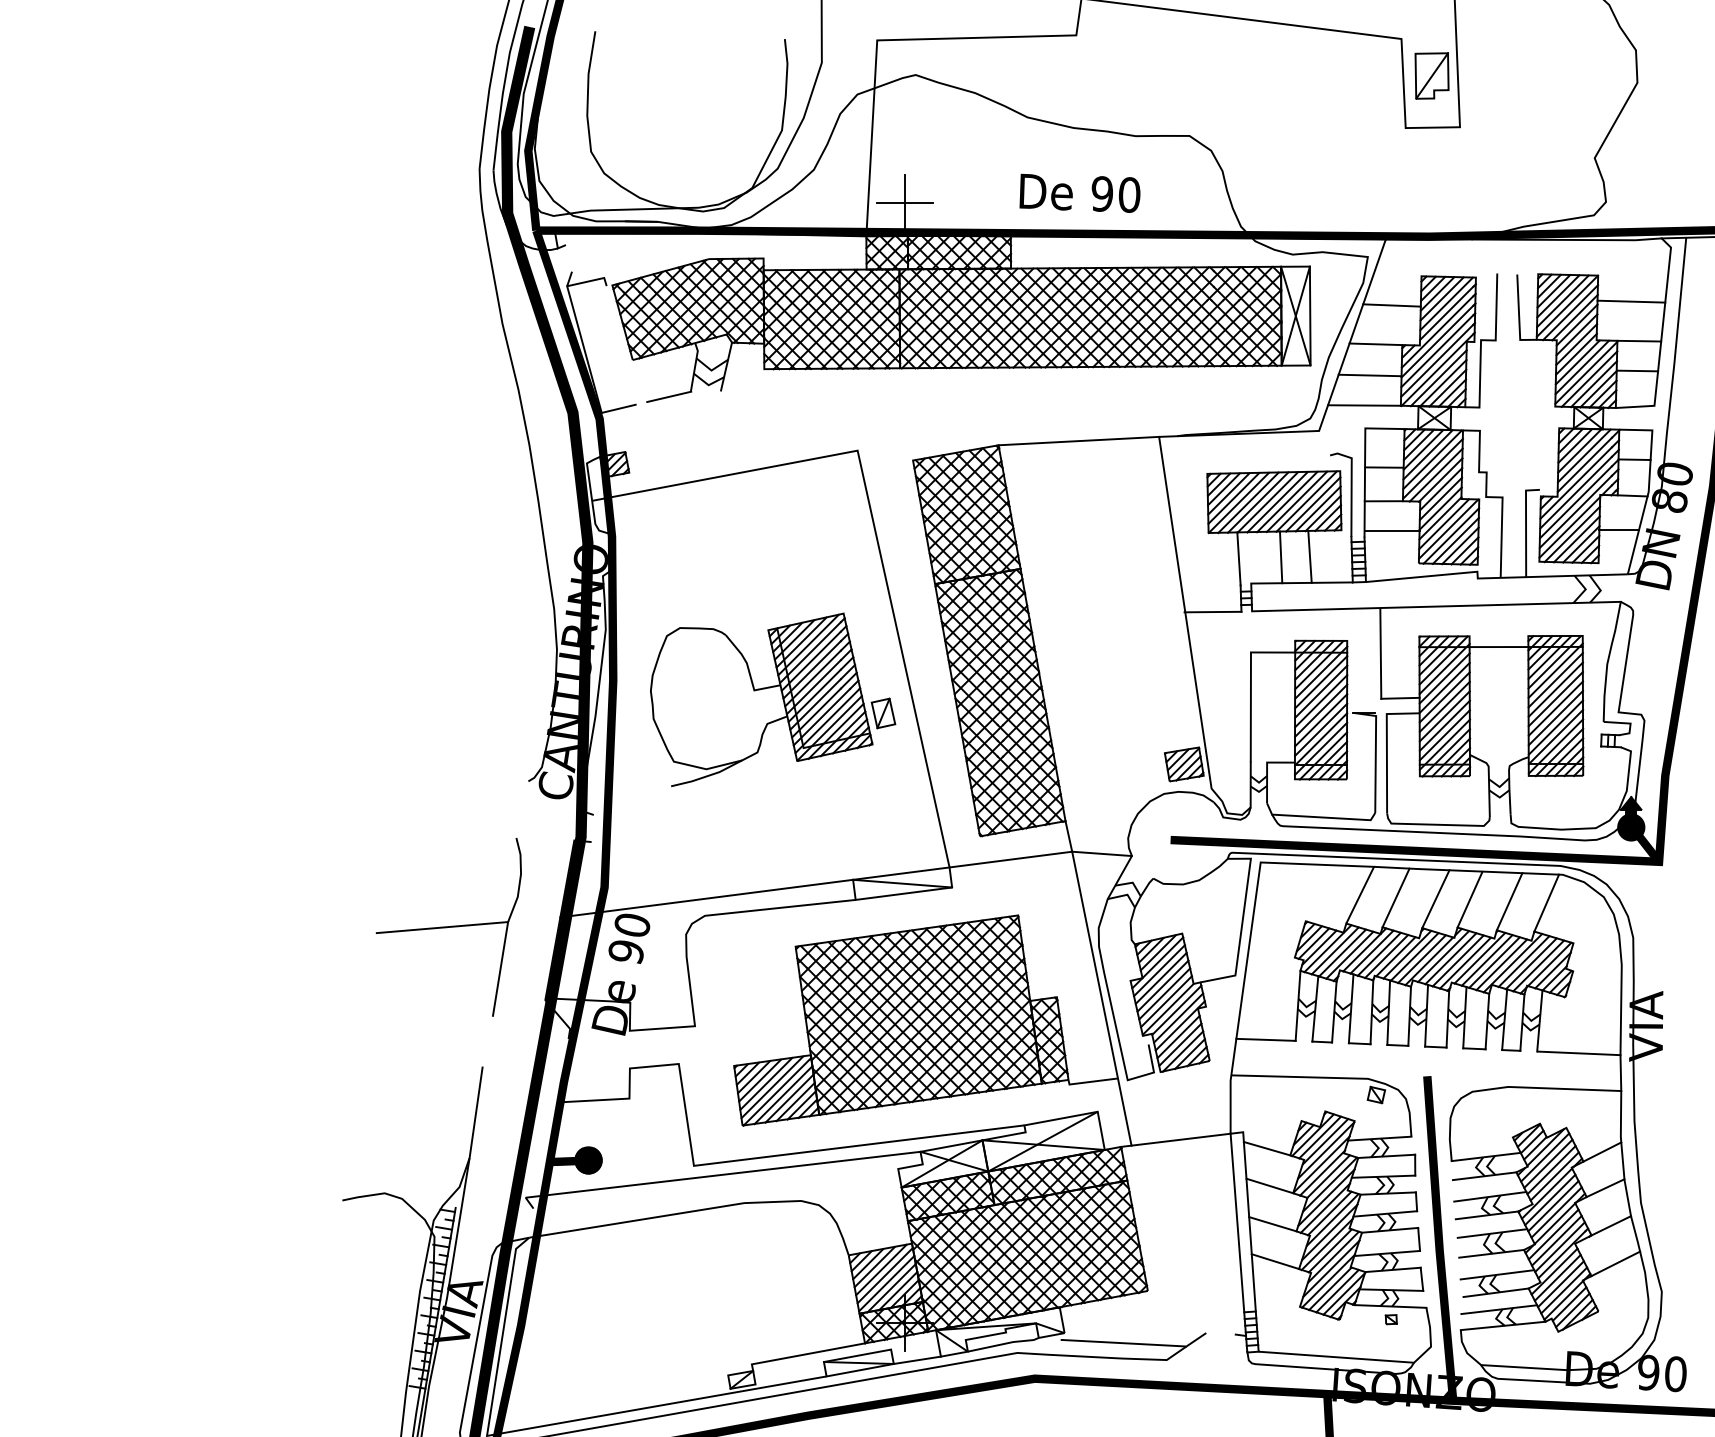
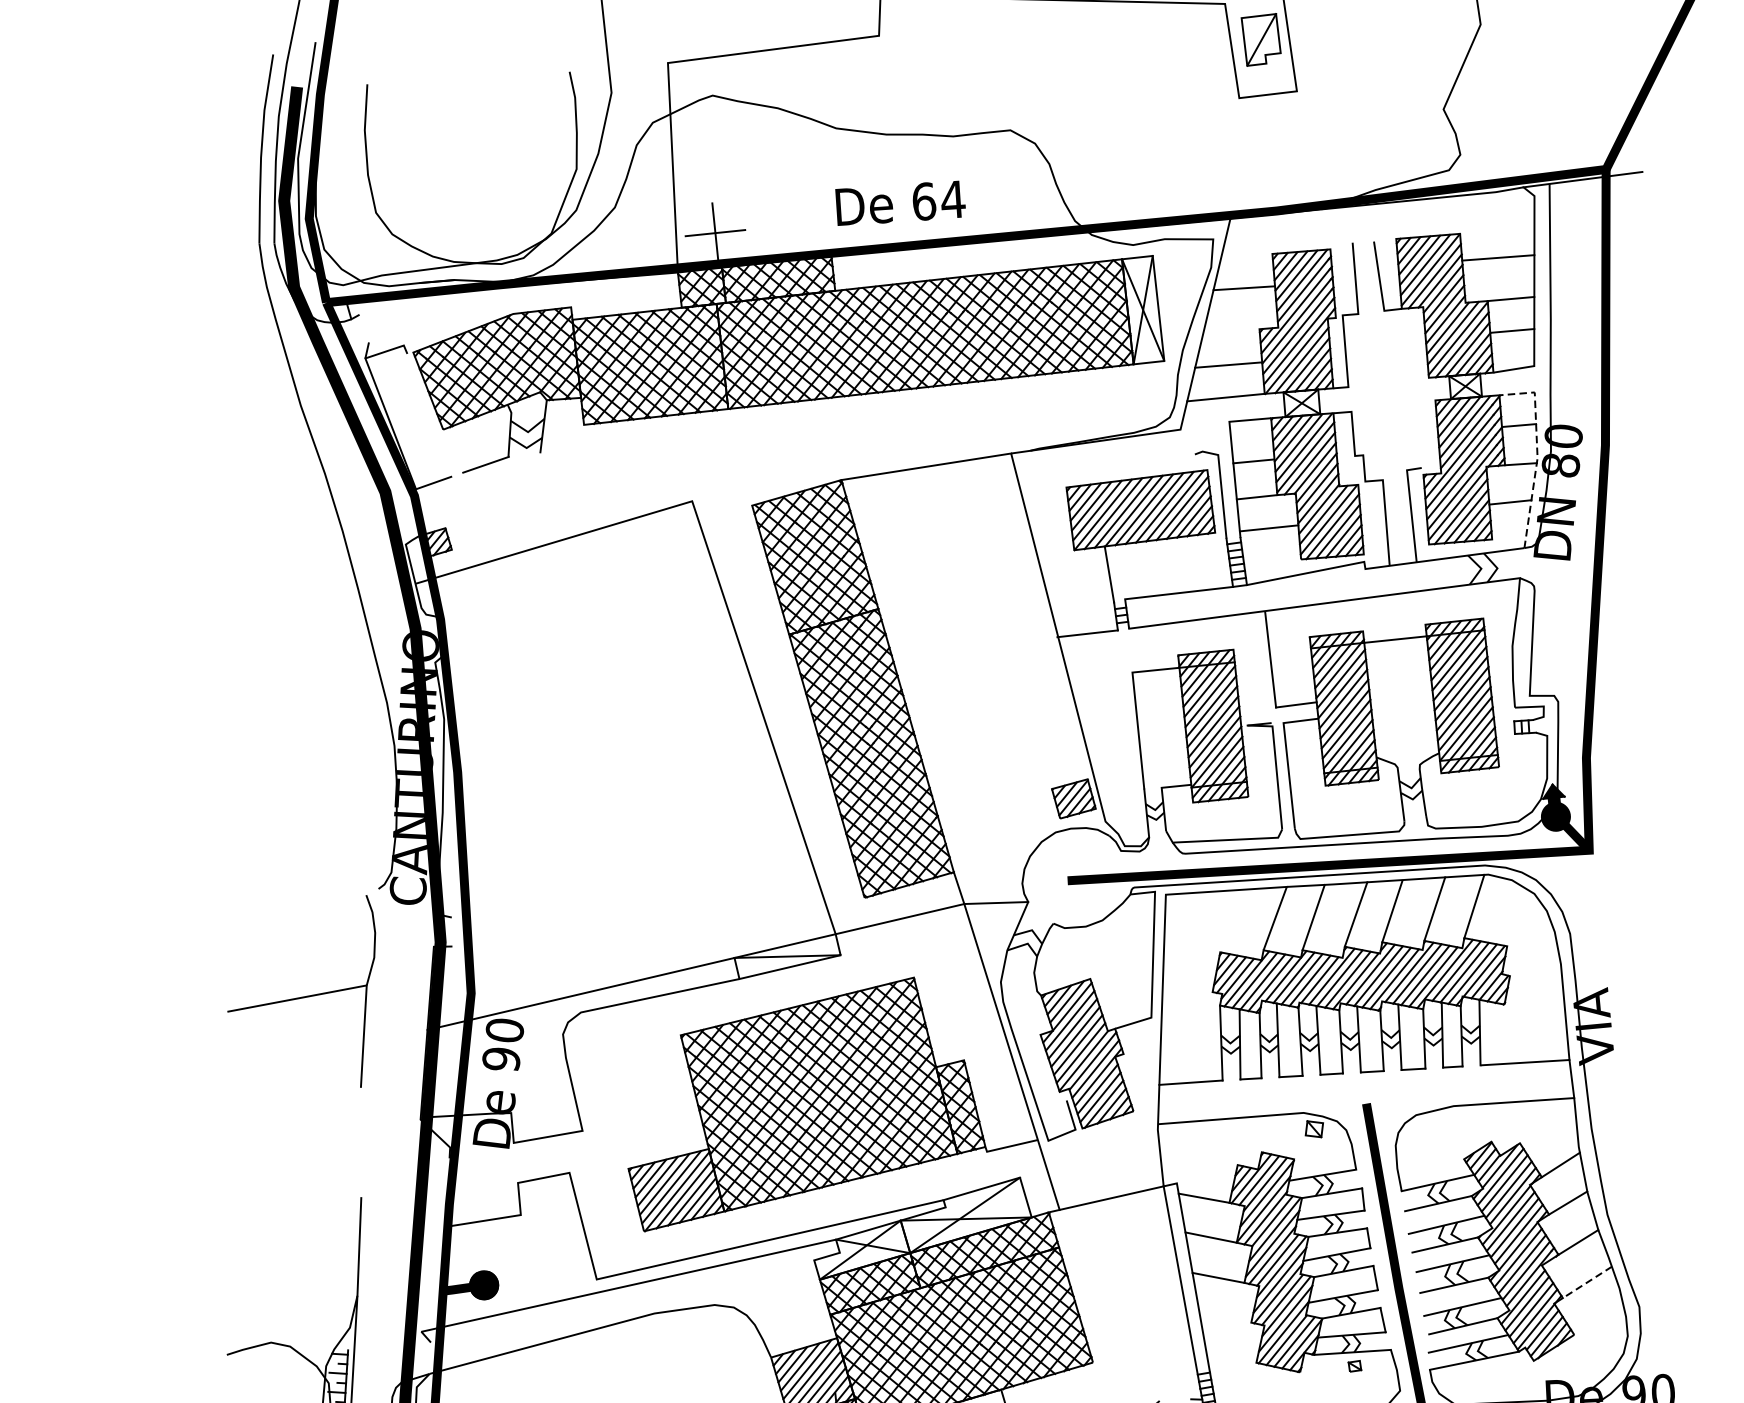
text: (1115, 194) -> (938, 200), 90 -> 64
line: (1375, 344) -> (1230, 331), removed
line: (1648, 486) -> (1536, 452), solid -> dashed
line: (1309, 556) -> (1184, 564), removed
line: (1280, 557) -> (1153, 568), removed
part: (773, 699) -> (630, 775), removed
part: (448, 927) -> (303, 997), moved
line: (1275, 1261) -> (1225, 1317), removed
line: (1615, 1264) -> (1587, 1283), solid -> dashed

